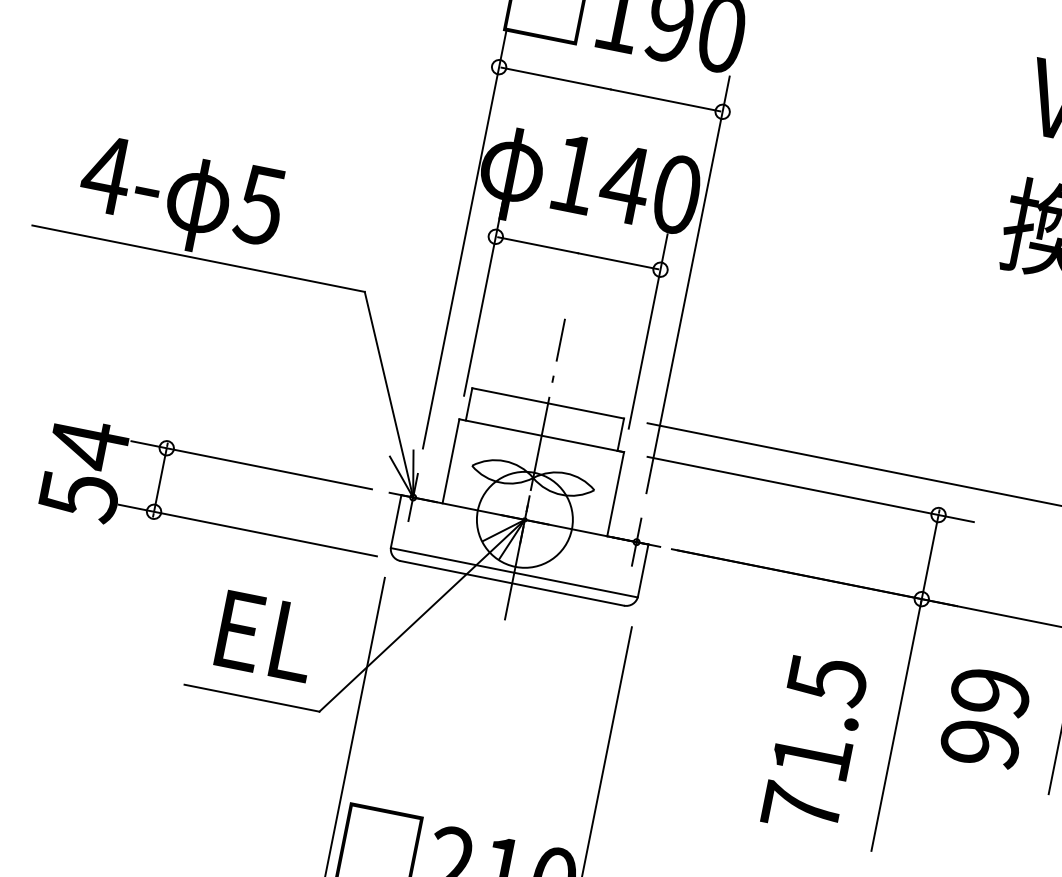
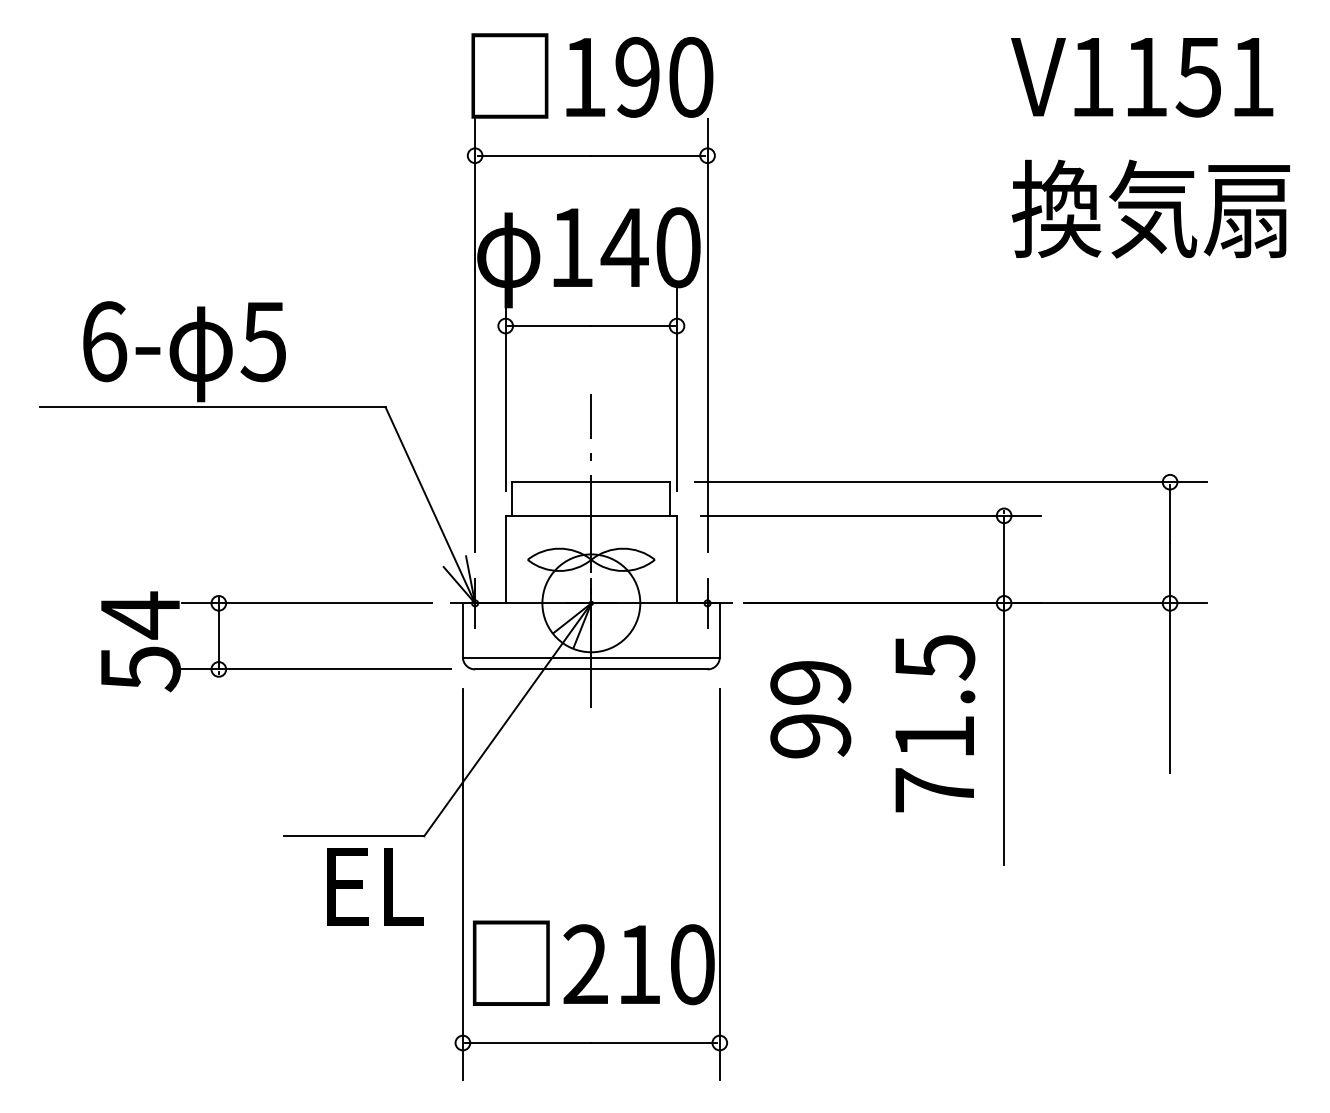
text: (106, 174) -> (103, 341), 4- -> 6-
text: (266, 636) -> (375, 886), moved
text: (985, 717) -> (810, 709), moved
text: (815, 743) -> (935, 723), moved

